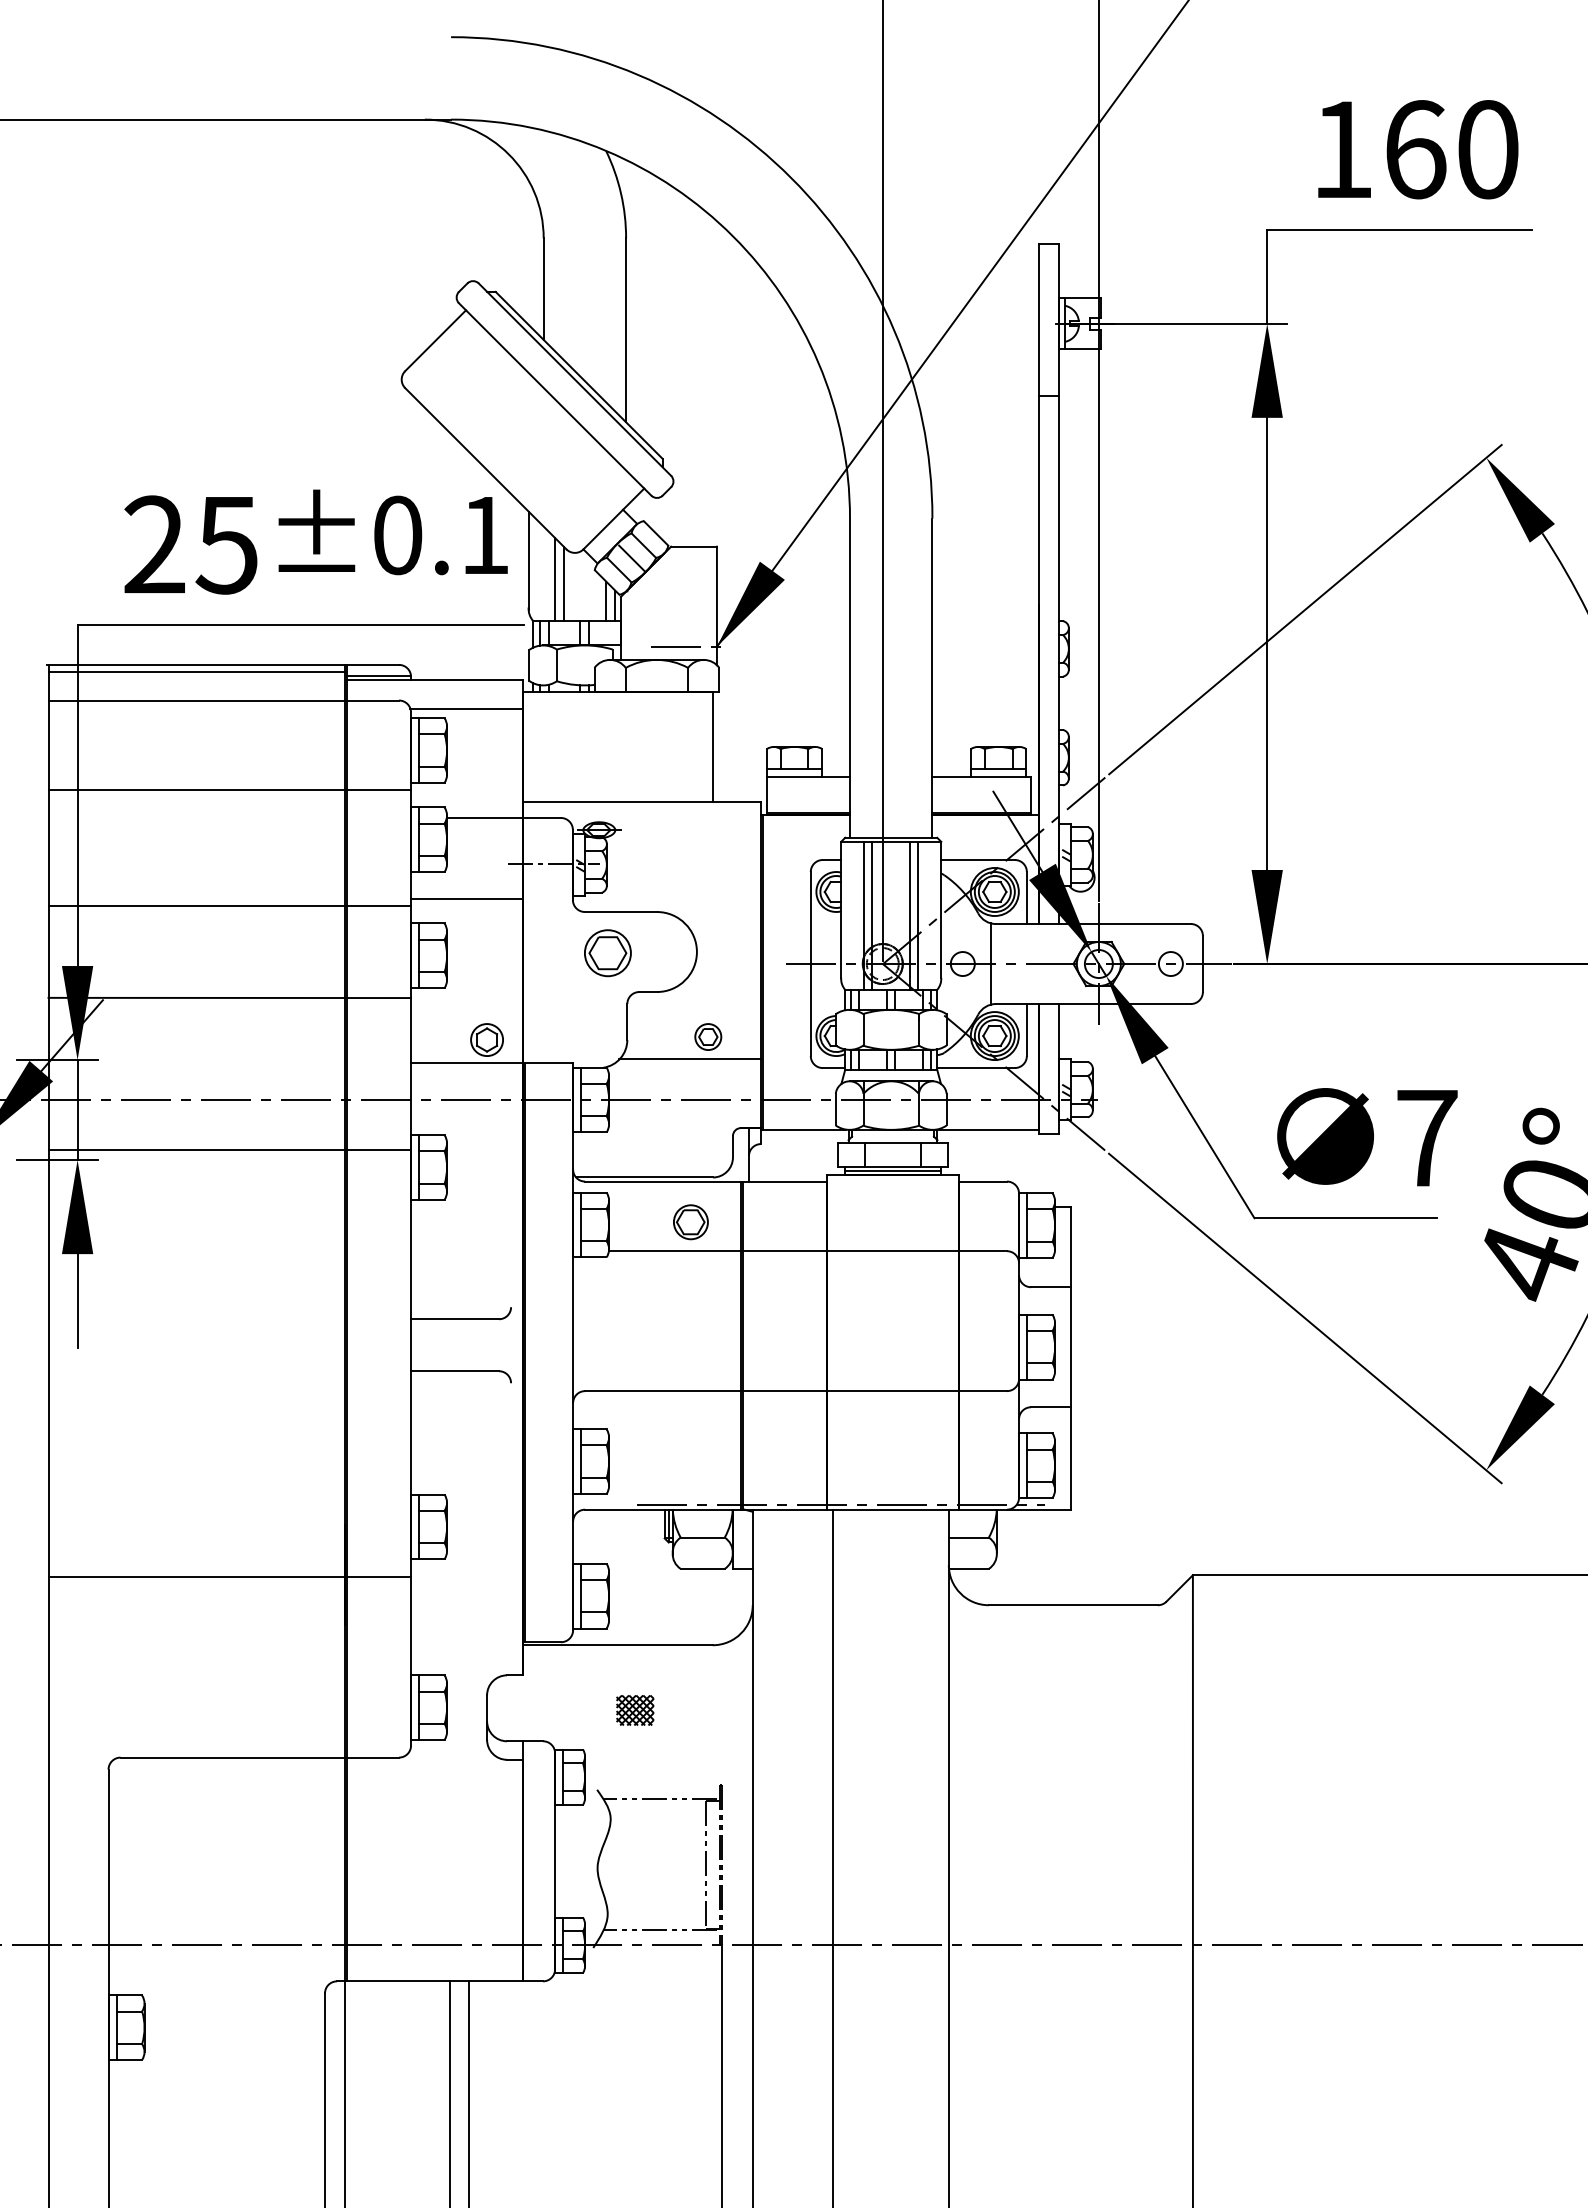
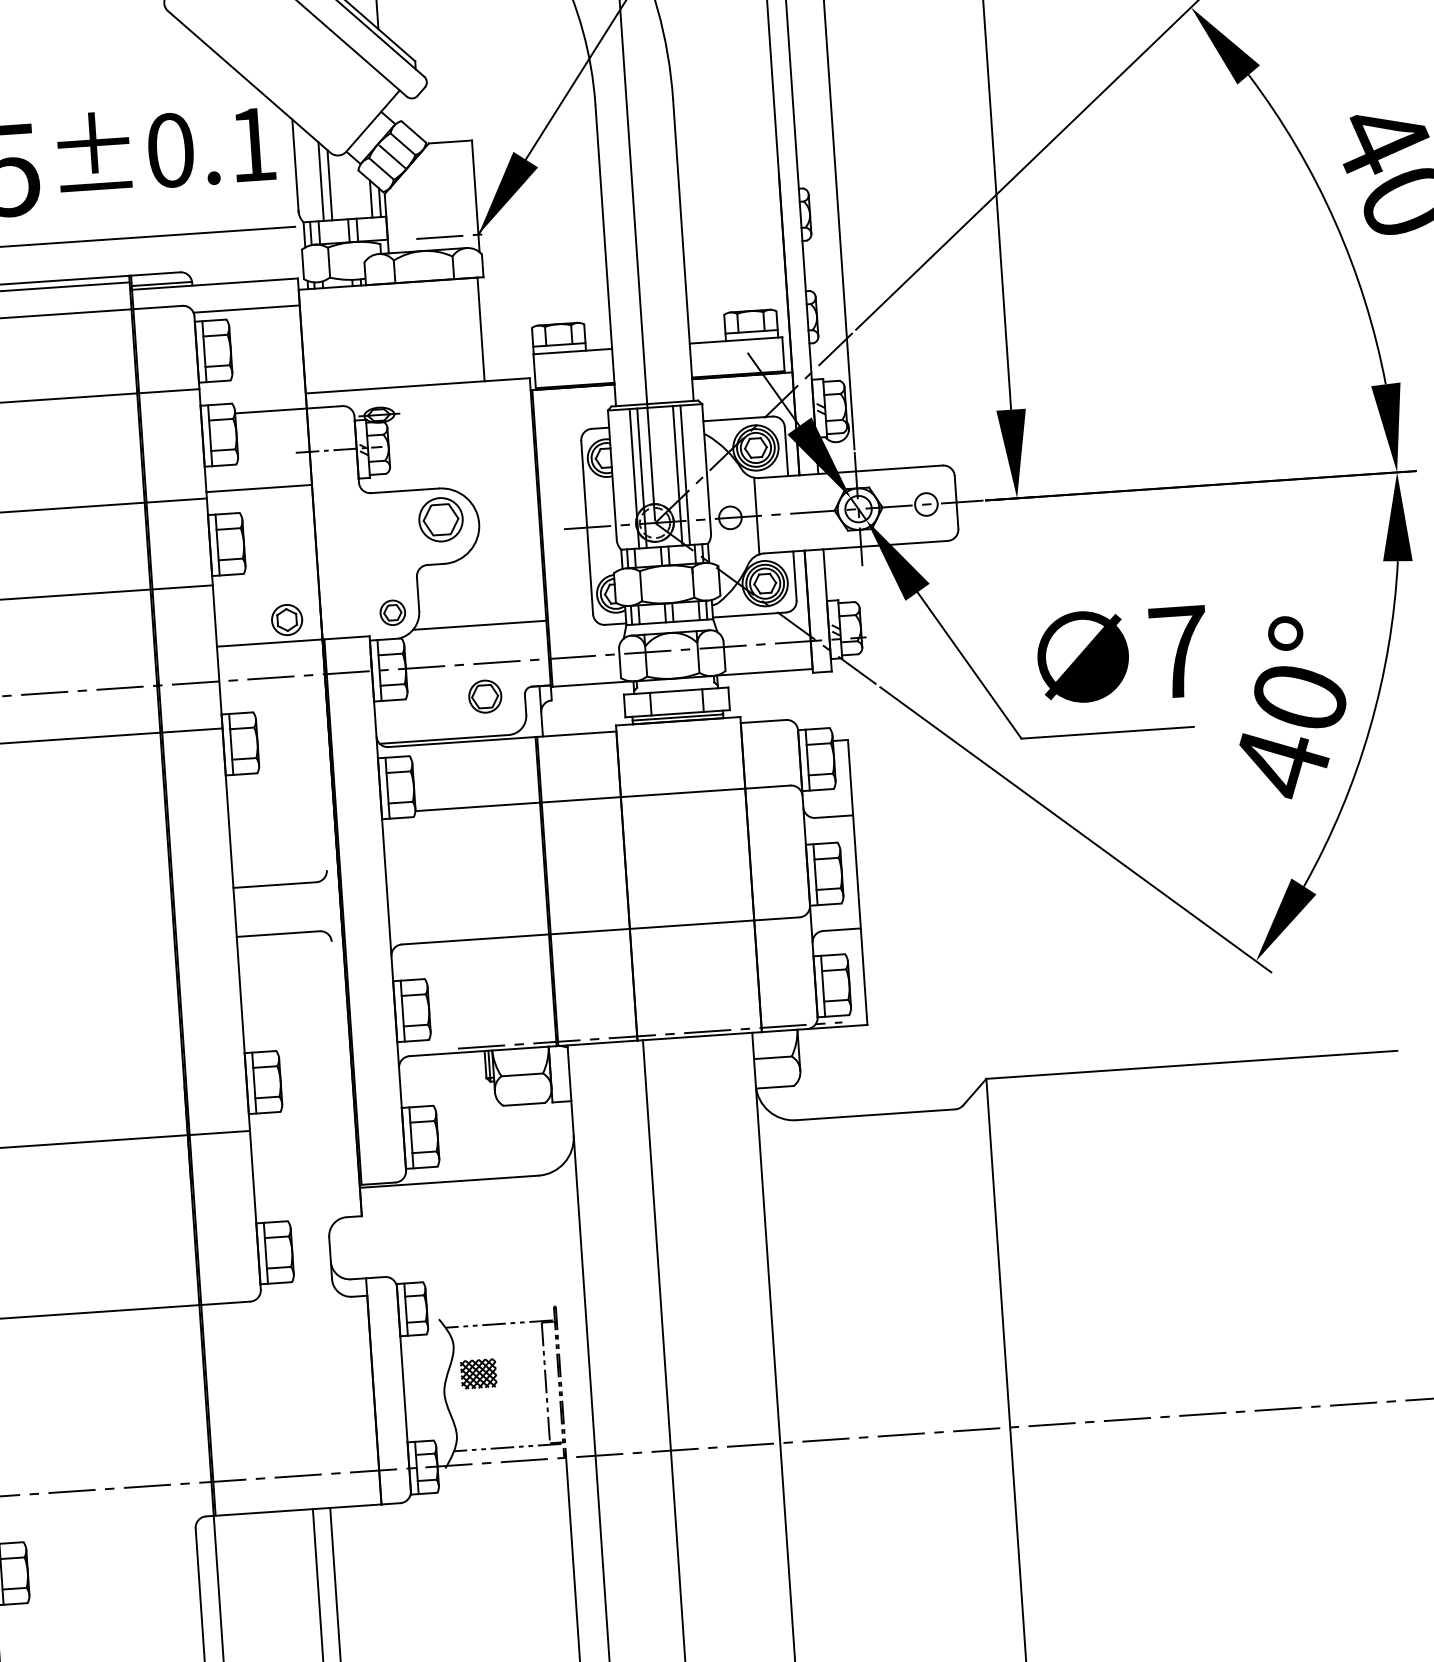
part: (607, 953) -> (440, 520), moved
part: (708, 1036) -> (392, 612), moved
part: (690, 1222) -> (484, 696), moved
part: (635, 1710) -> (478, 1373), moved

